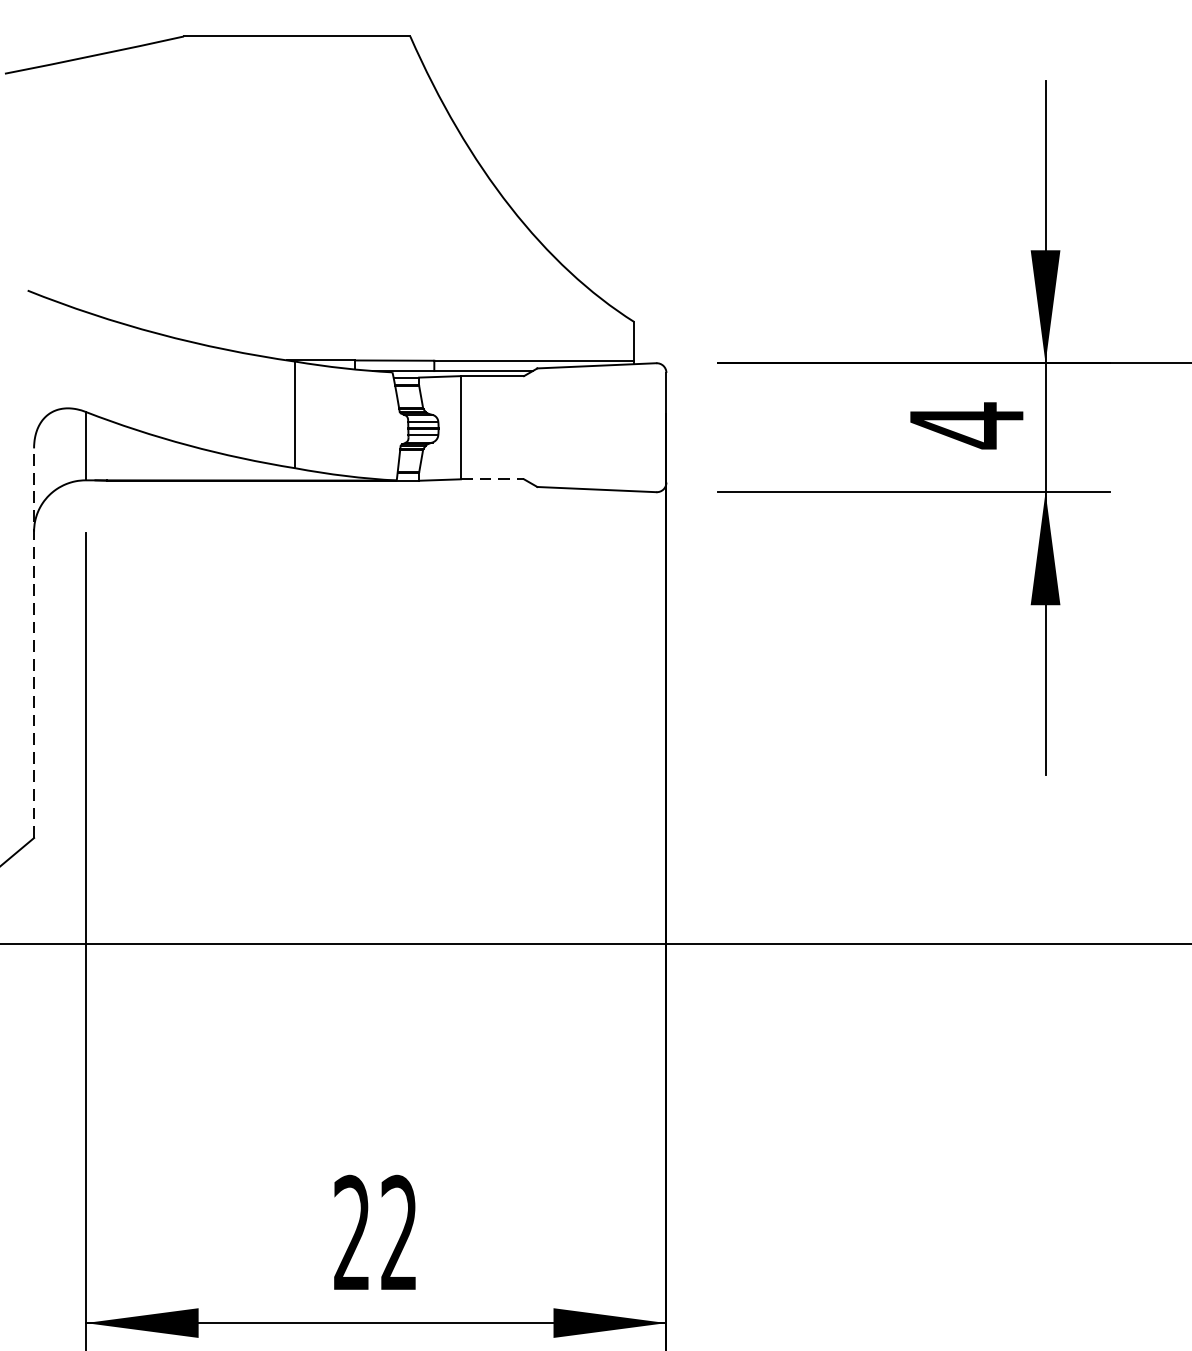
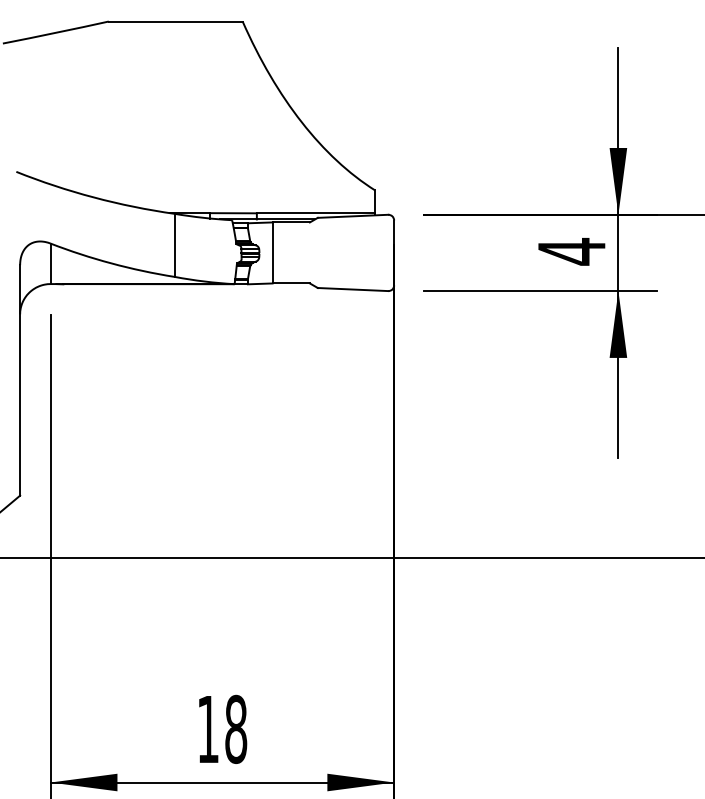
line: (492, 479) -> (291, 283), dashed -> solid
line: (34, 641) -> (20, 379), dashed -> solid
text: (376, 1233) -> (222, 729), 22 -> 18

